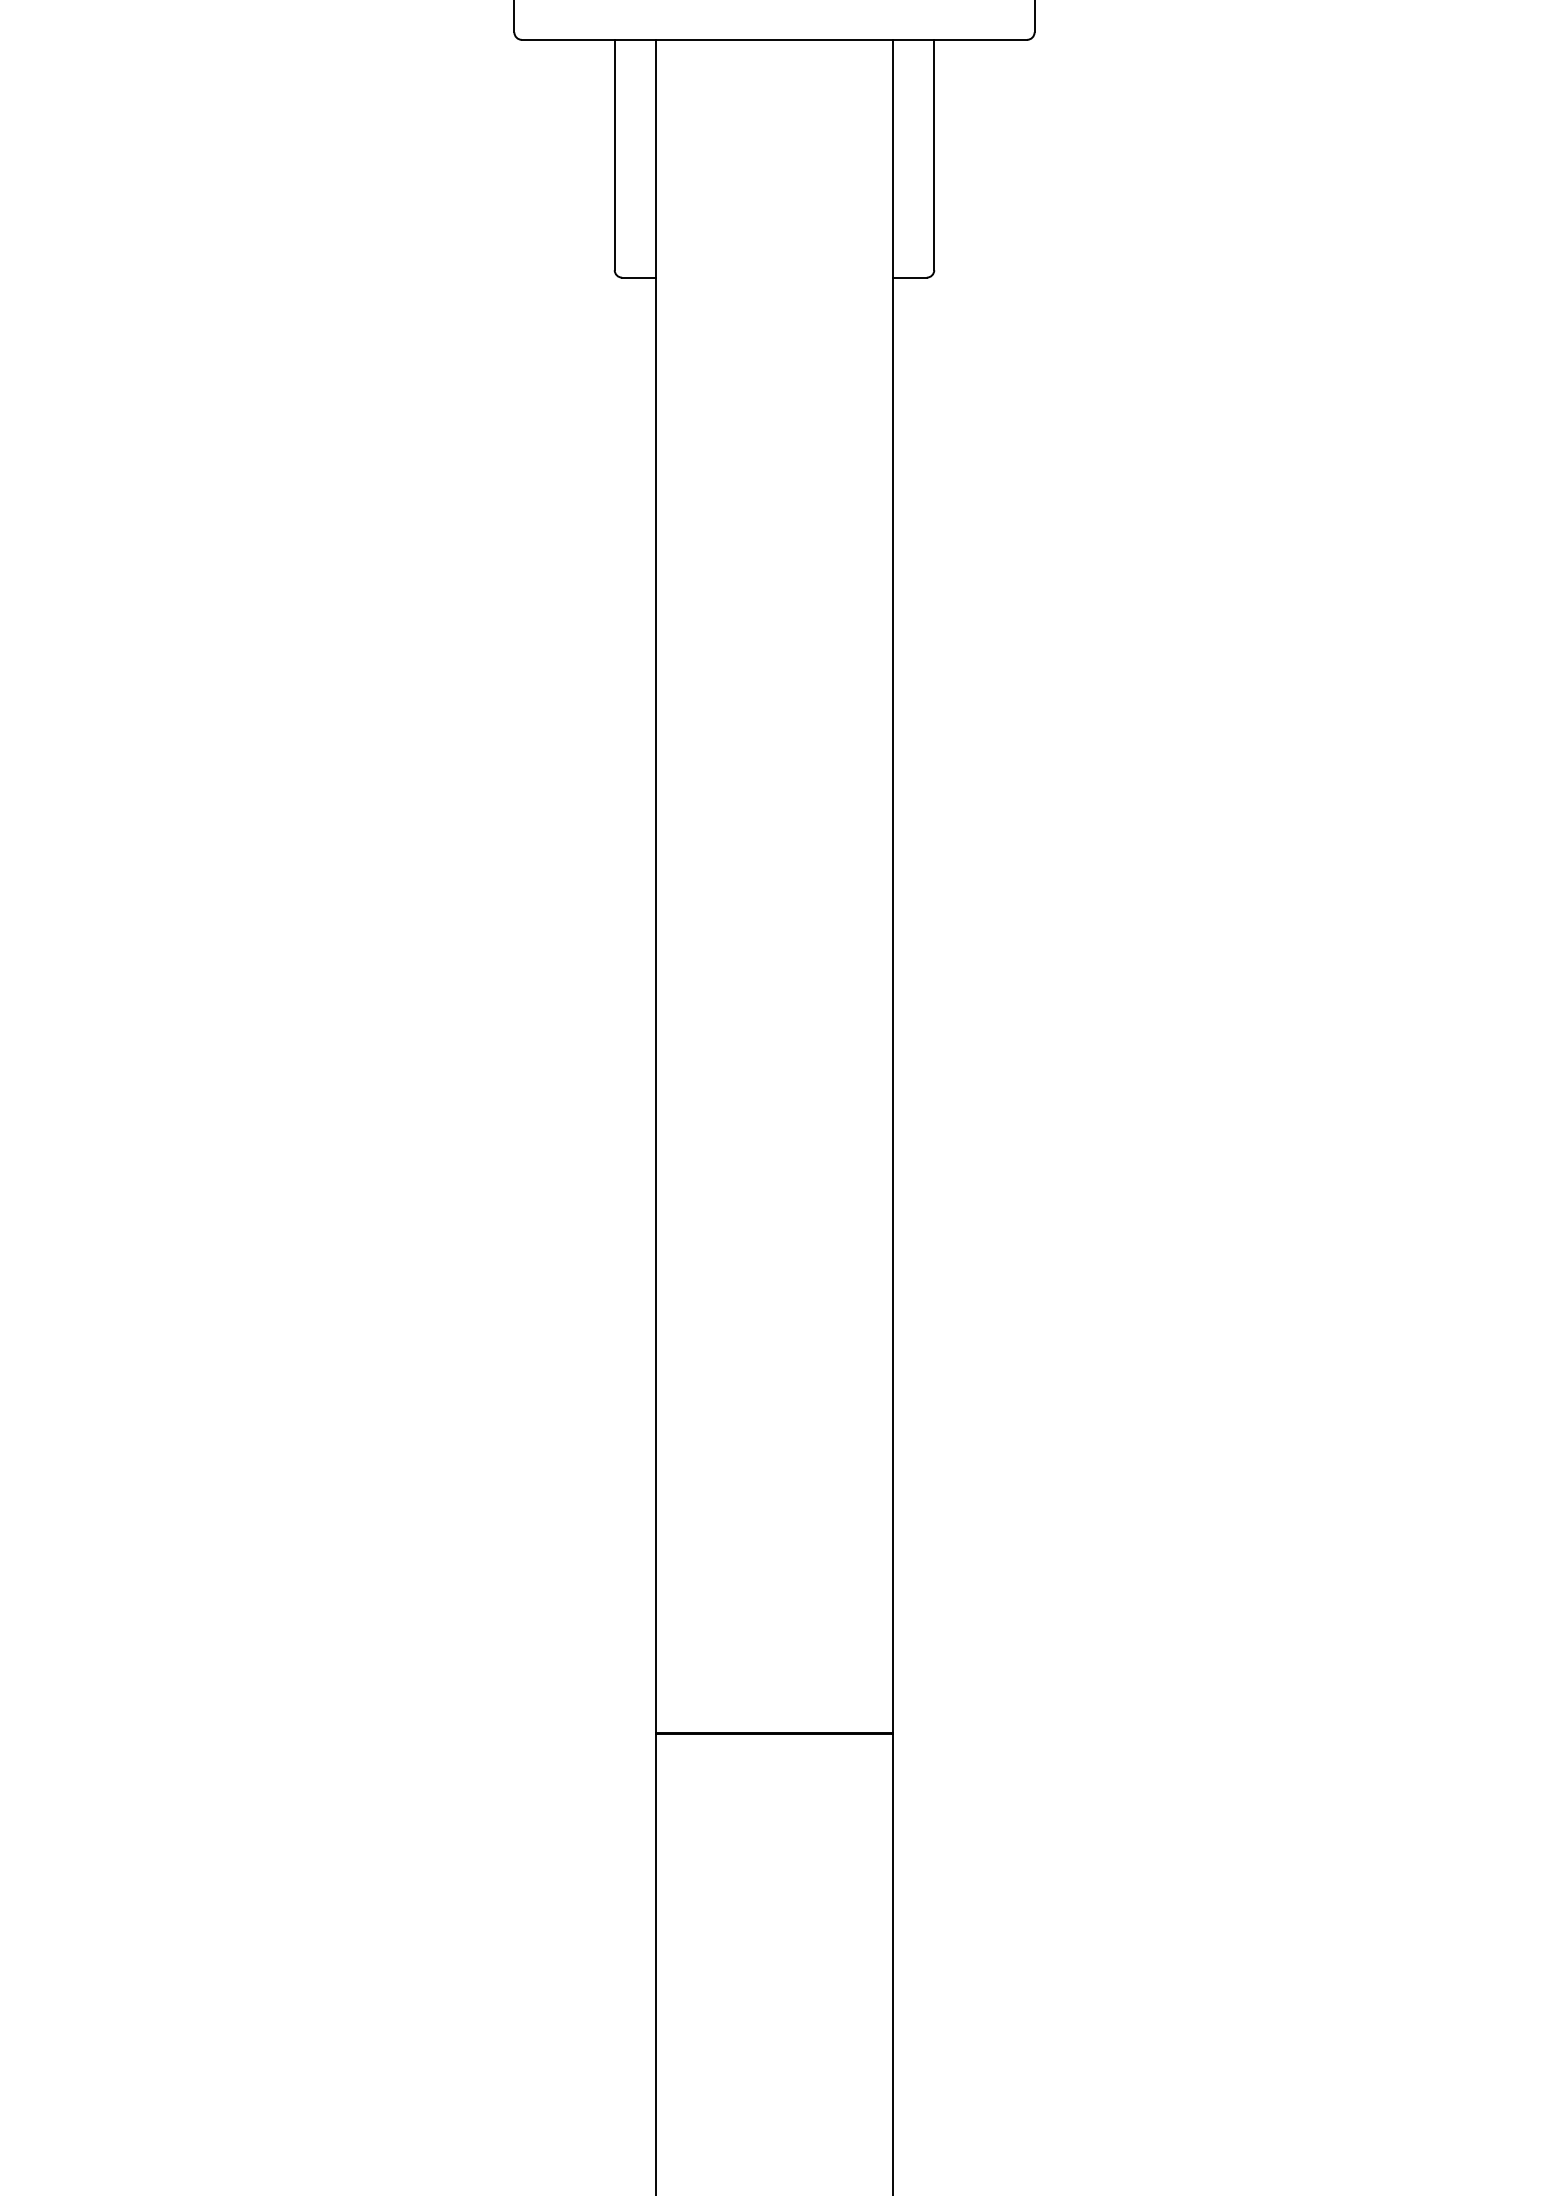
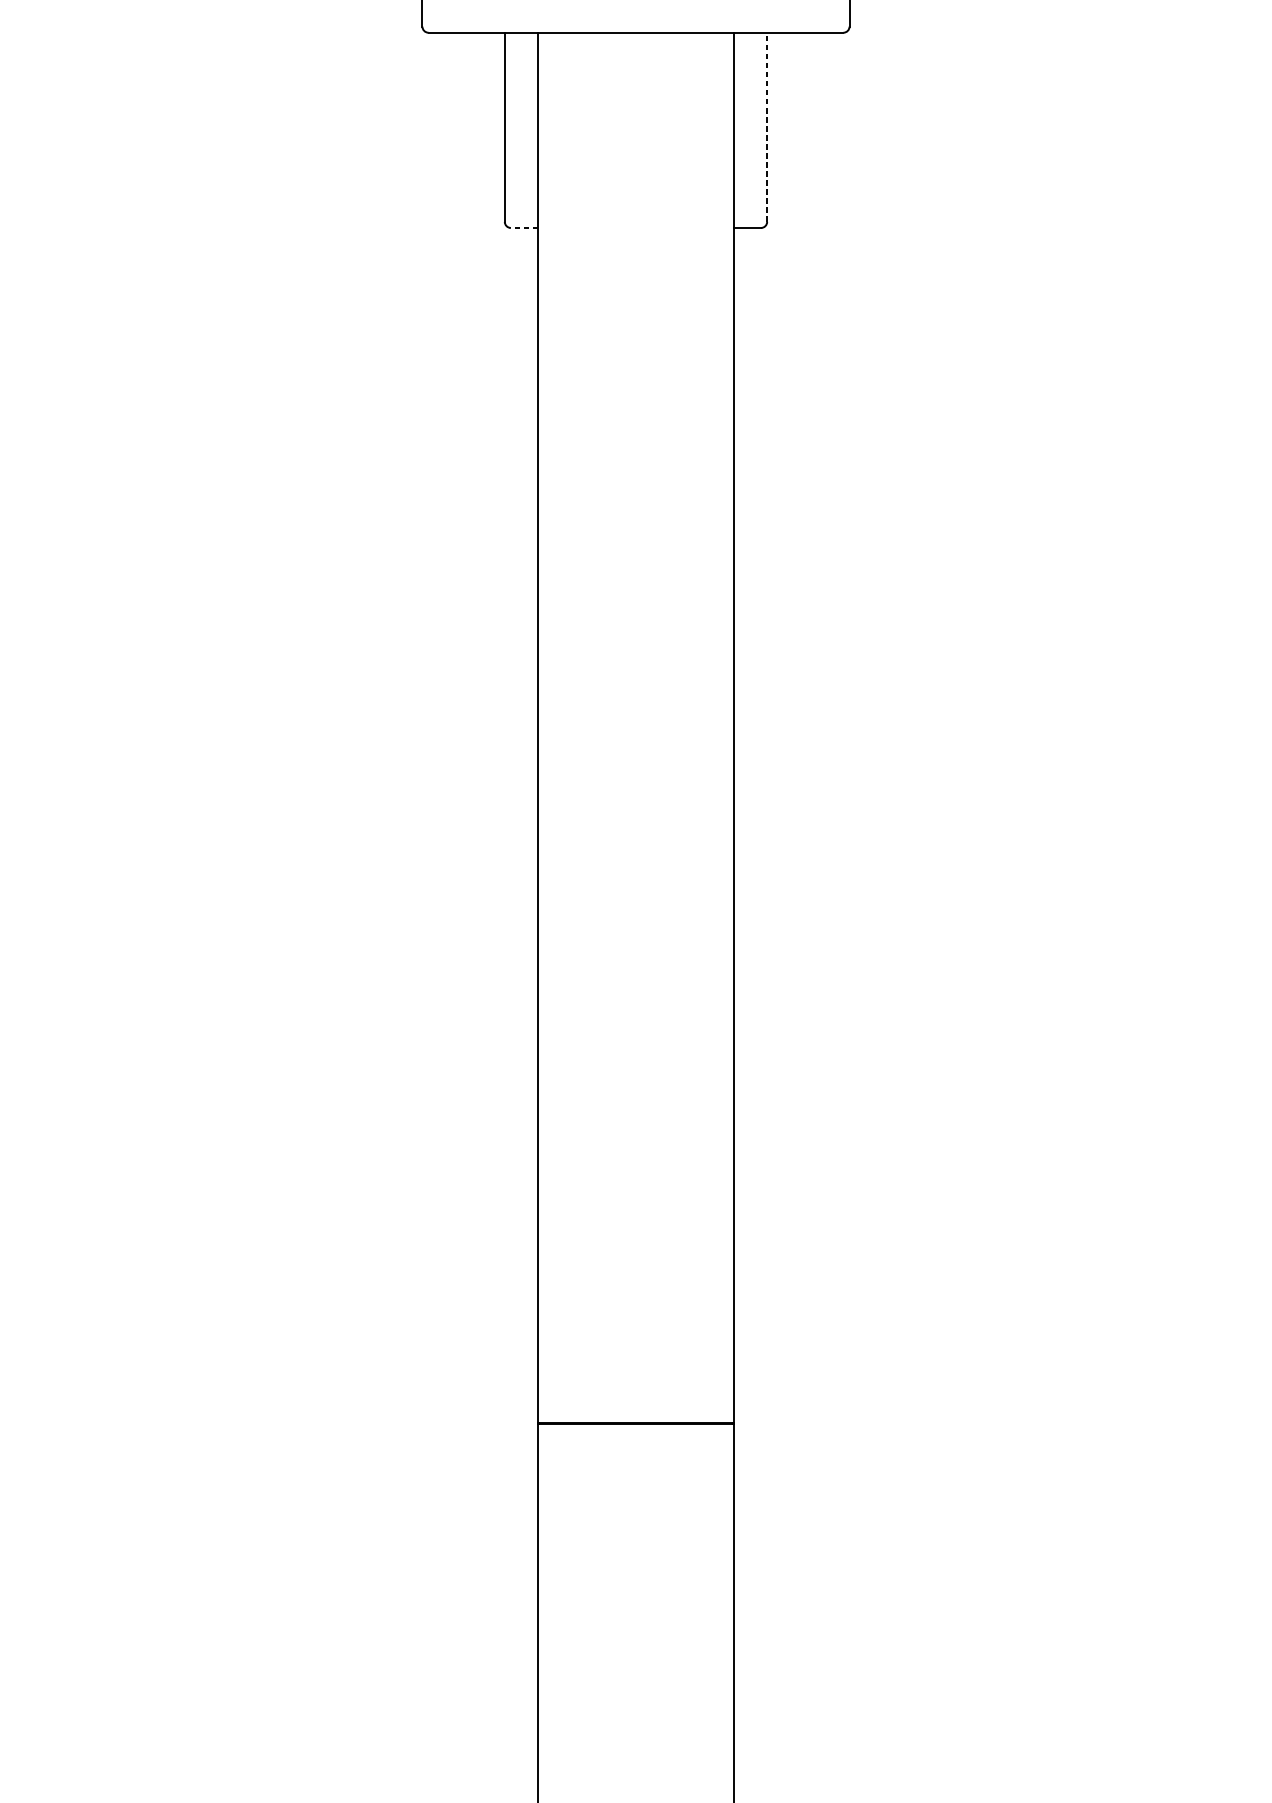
line: (934, 154) -> (767, 126), solid -> dashed
line: (638, 277) -> (524, 227), solid -> dashed

